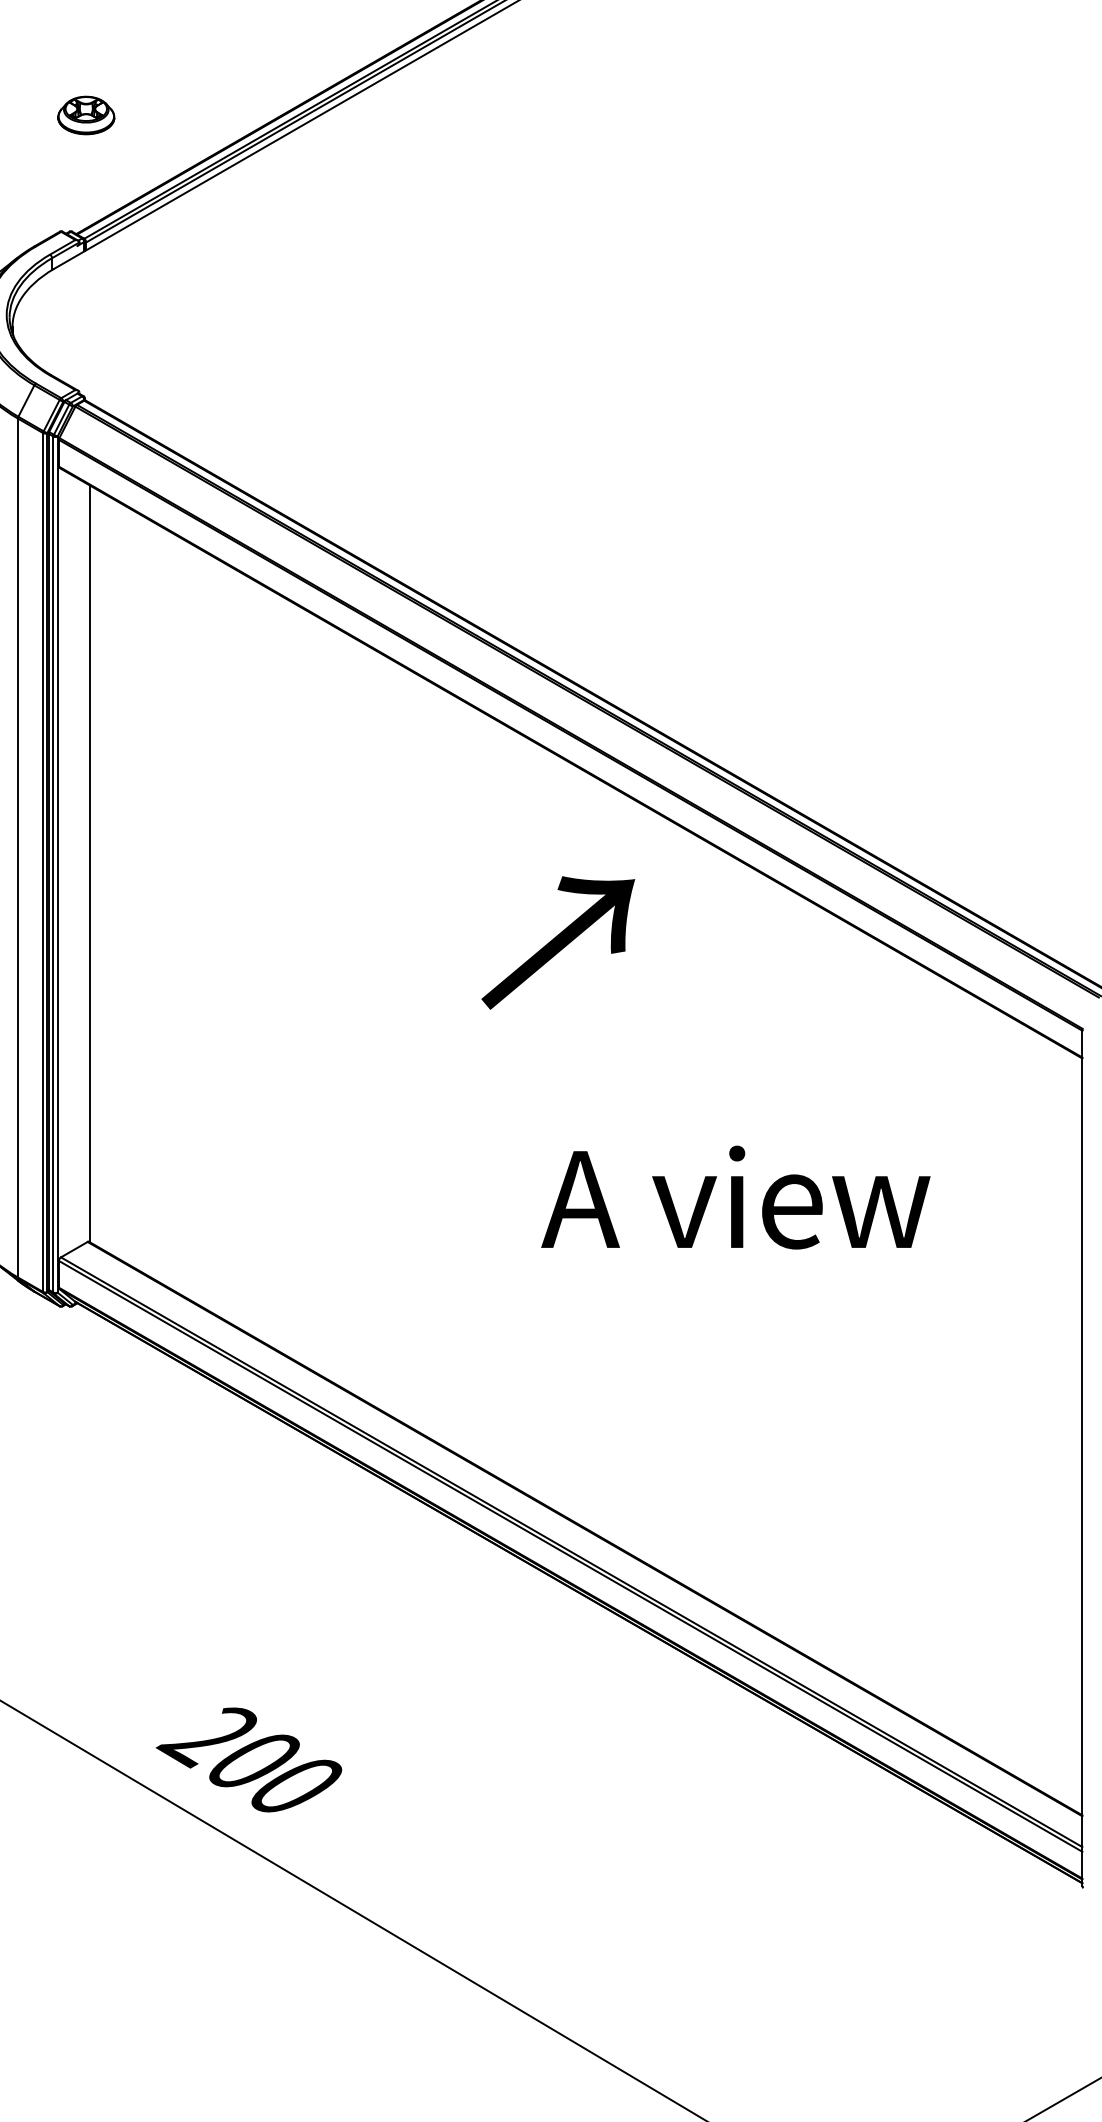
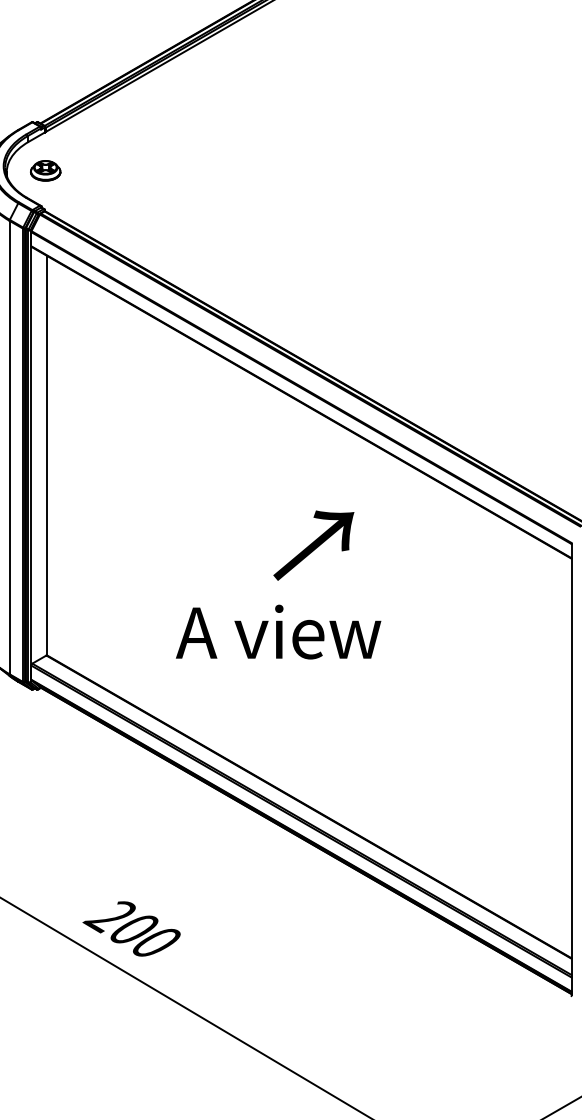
part: (85, 114) -> (45, 170), moved
text: (557, 942) -> (313, 545), moved
text: (735, 1196) -> (278, 631), moved

